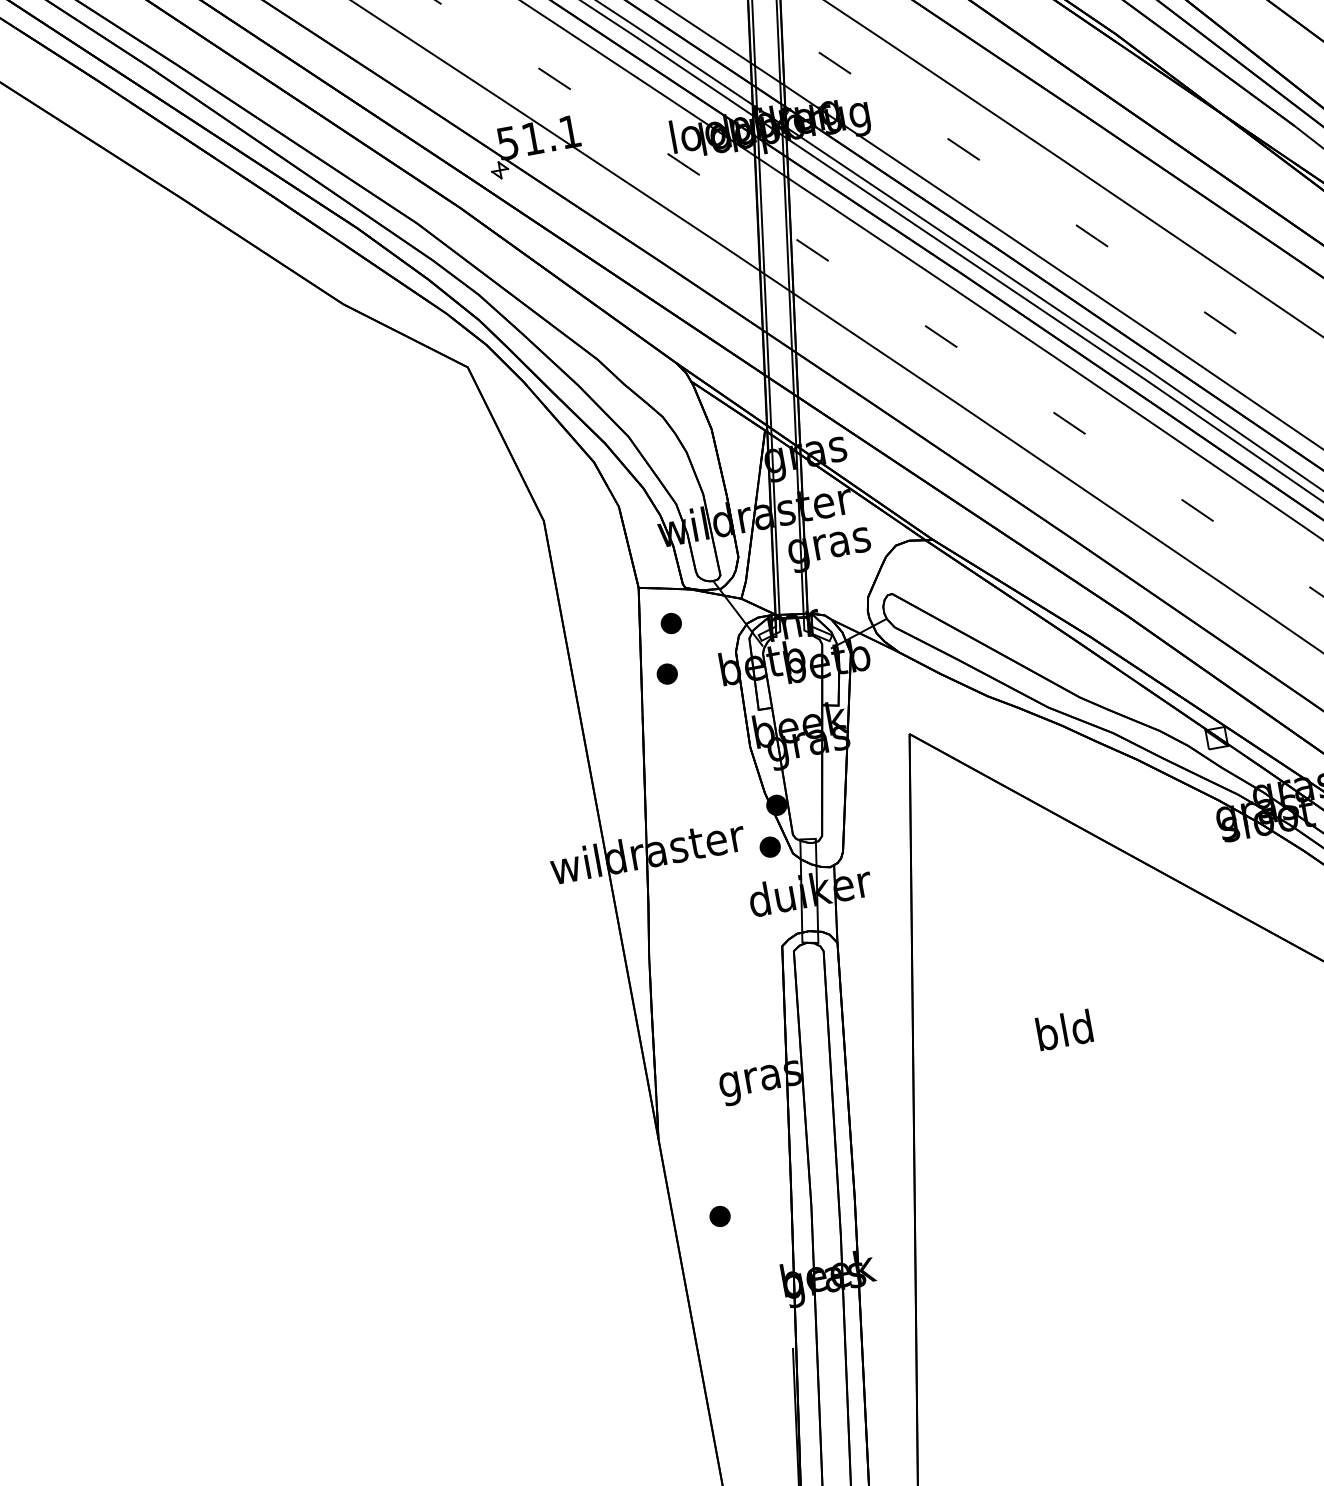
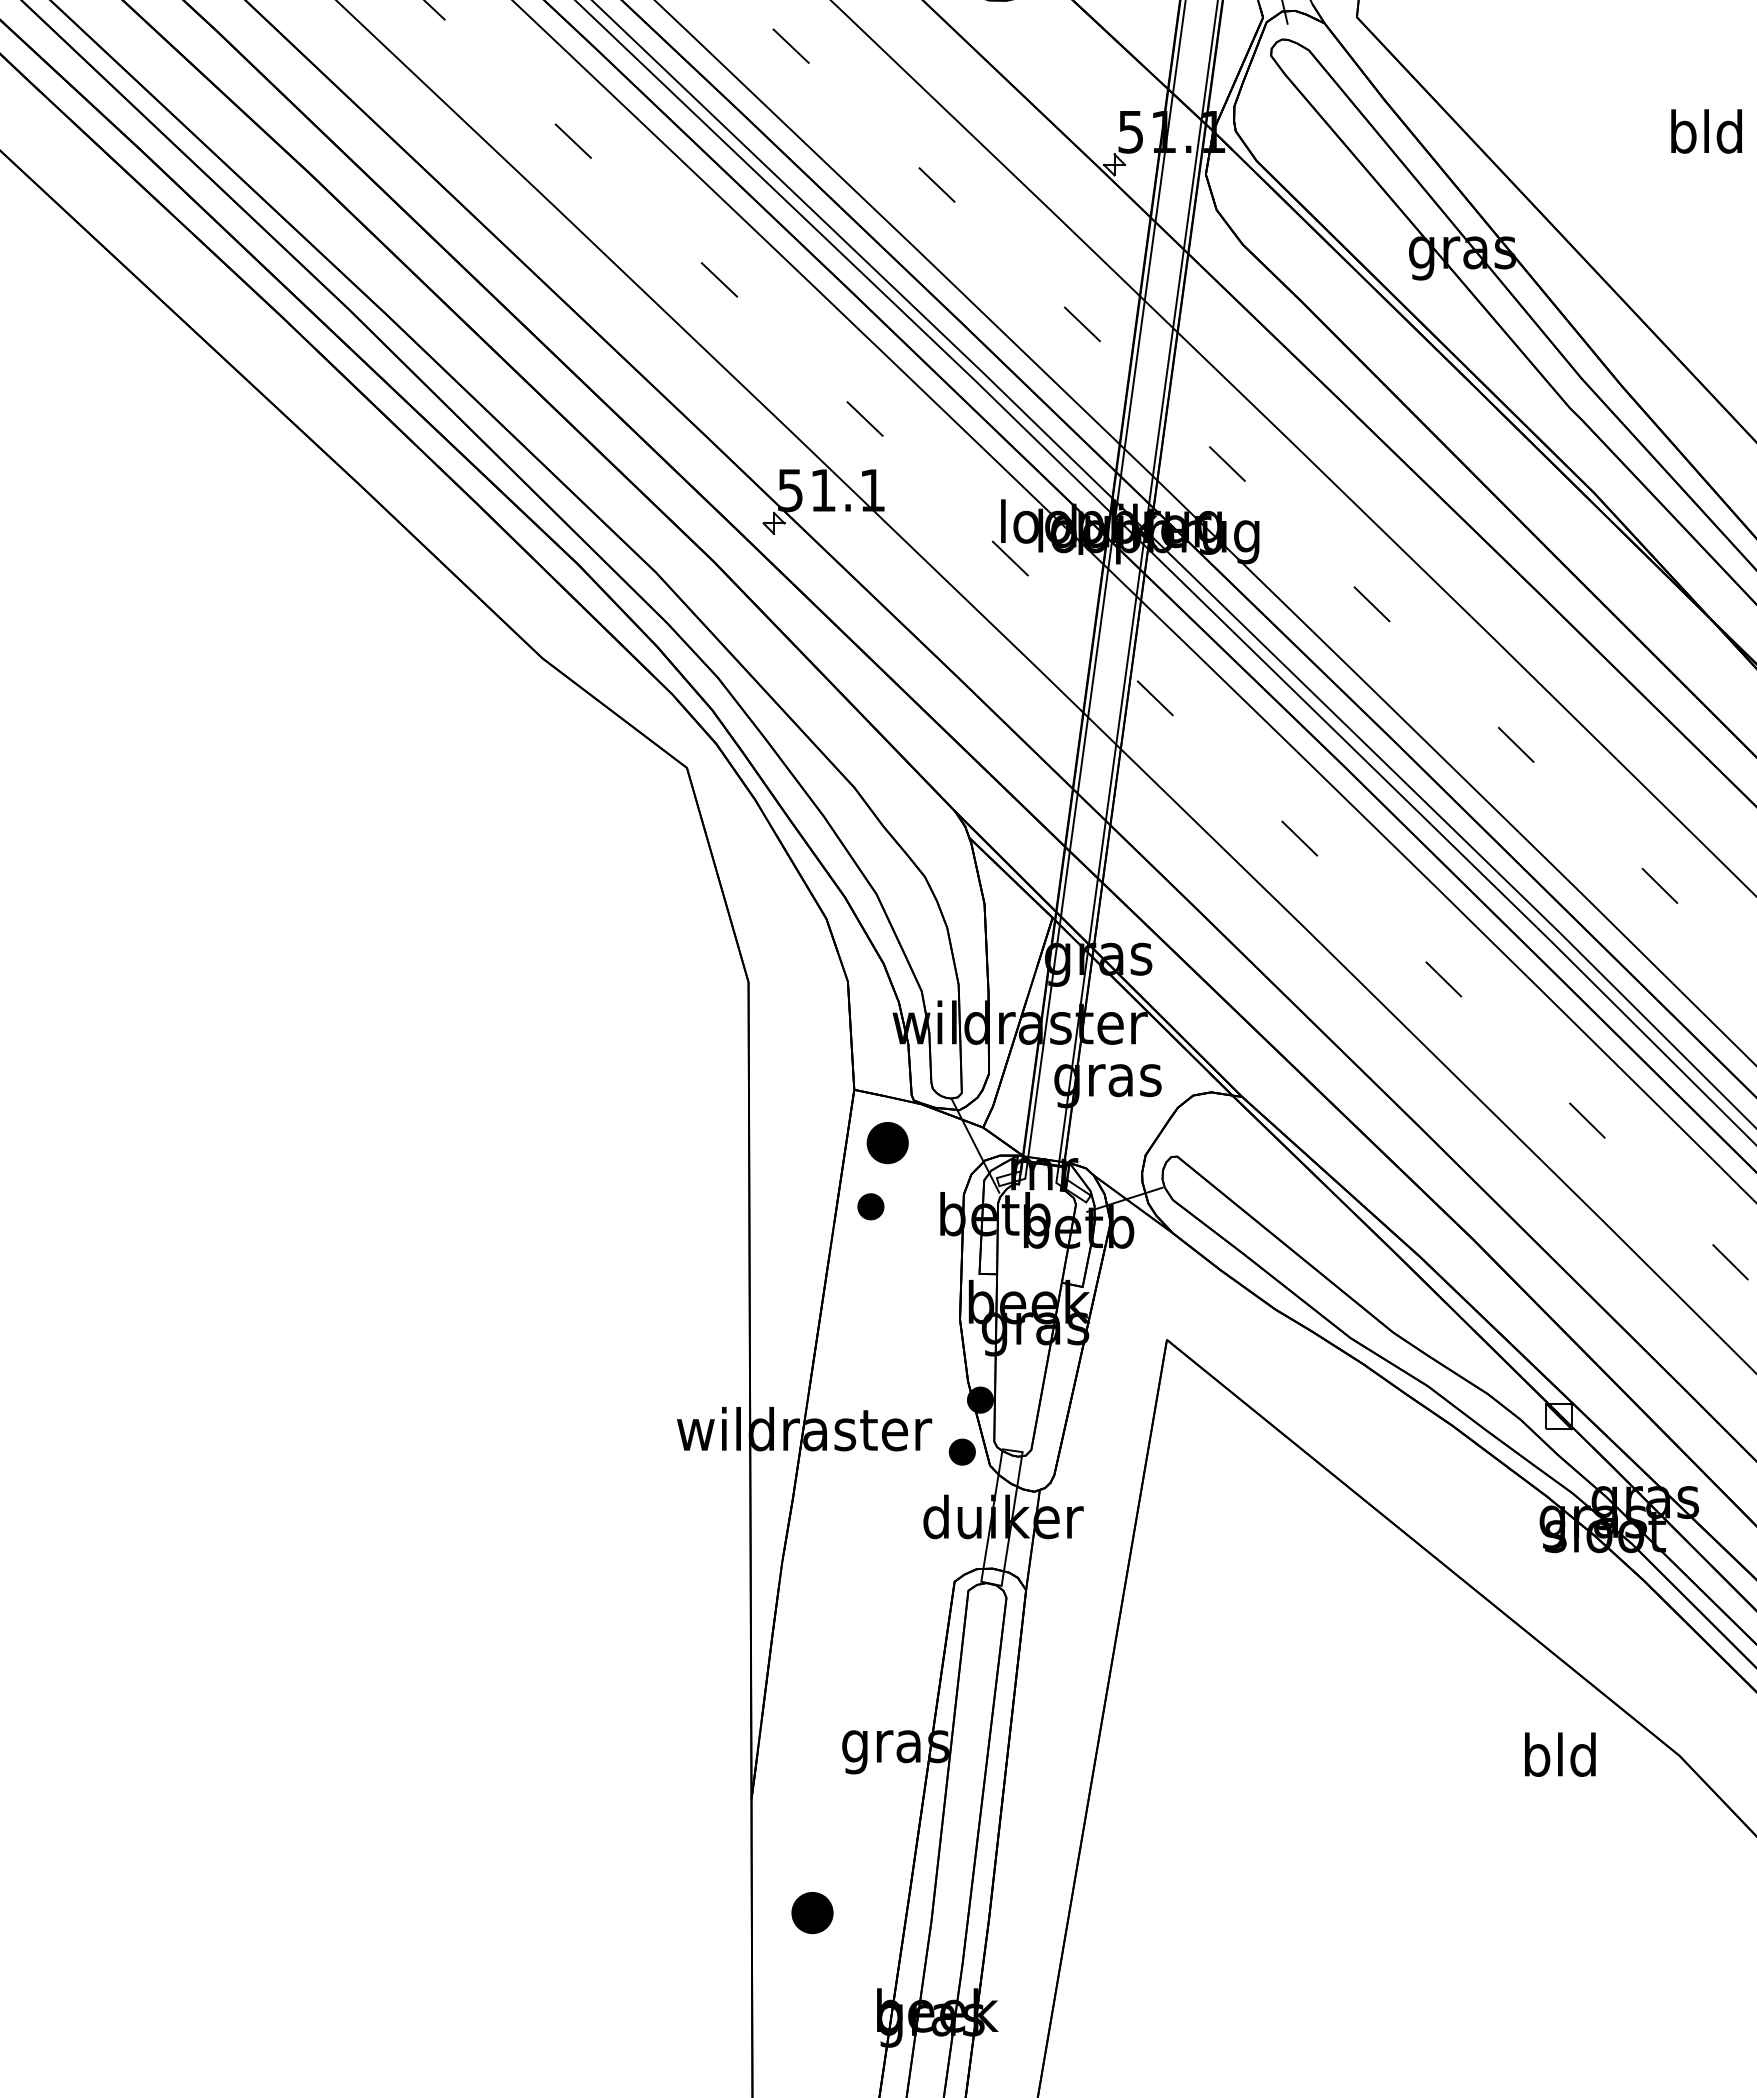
part: (671, 623) -> (887, 1142), size x1.6
text: (1064, 1029) -> (1560, 1754), moved
part: (719, 1216) -> (811, 1912), size x1.6

